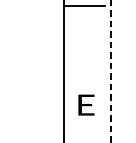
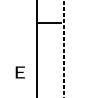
text: (84, 105) -> (19, 72), moved

